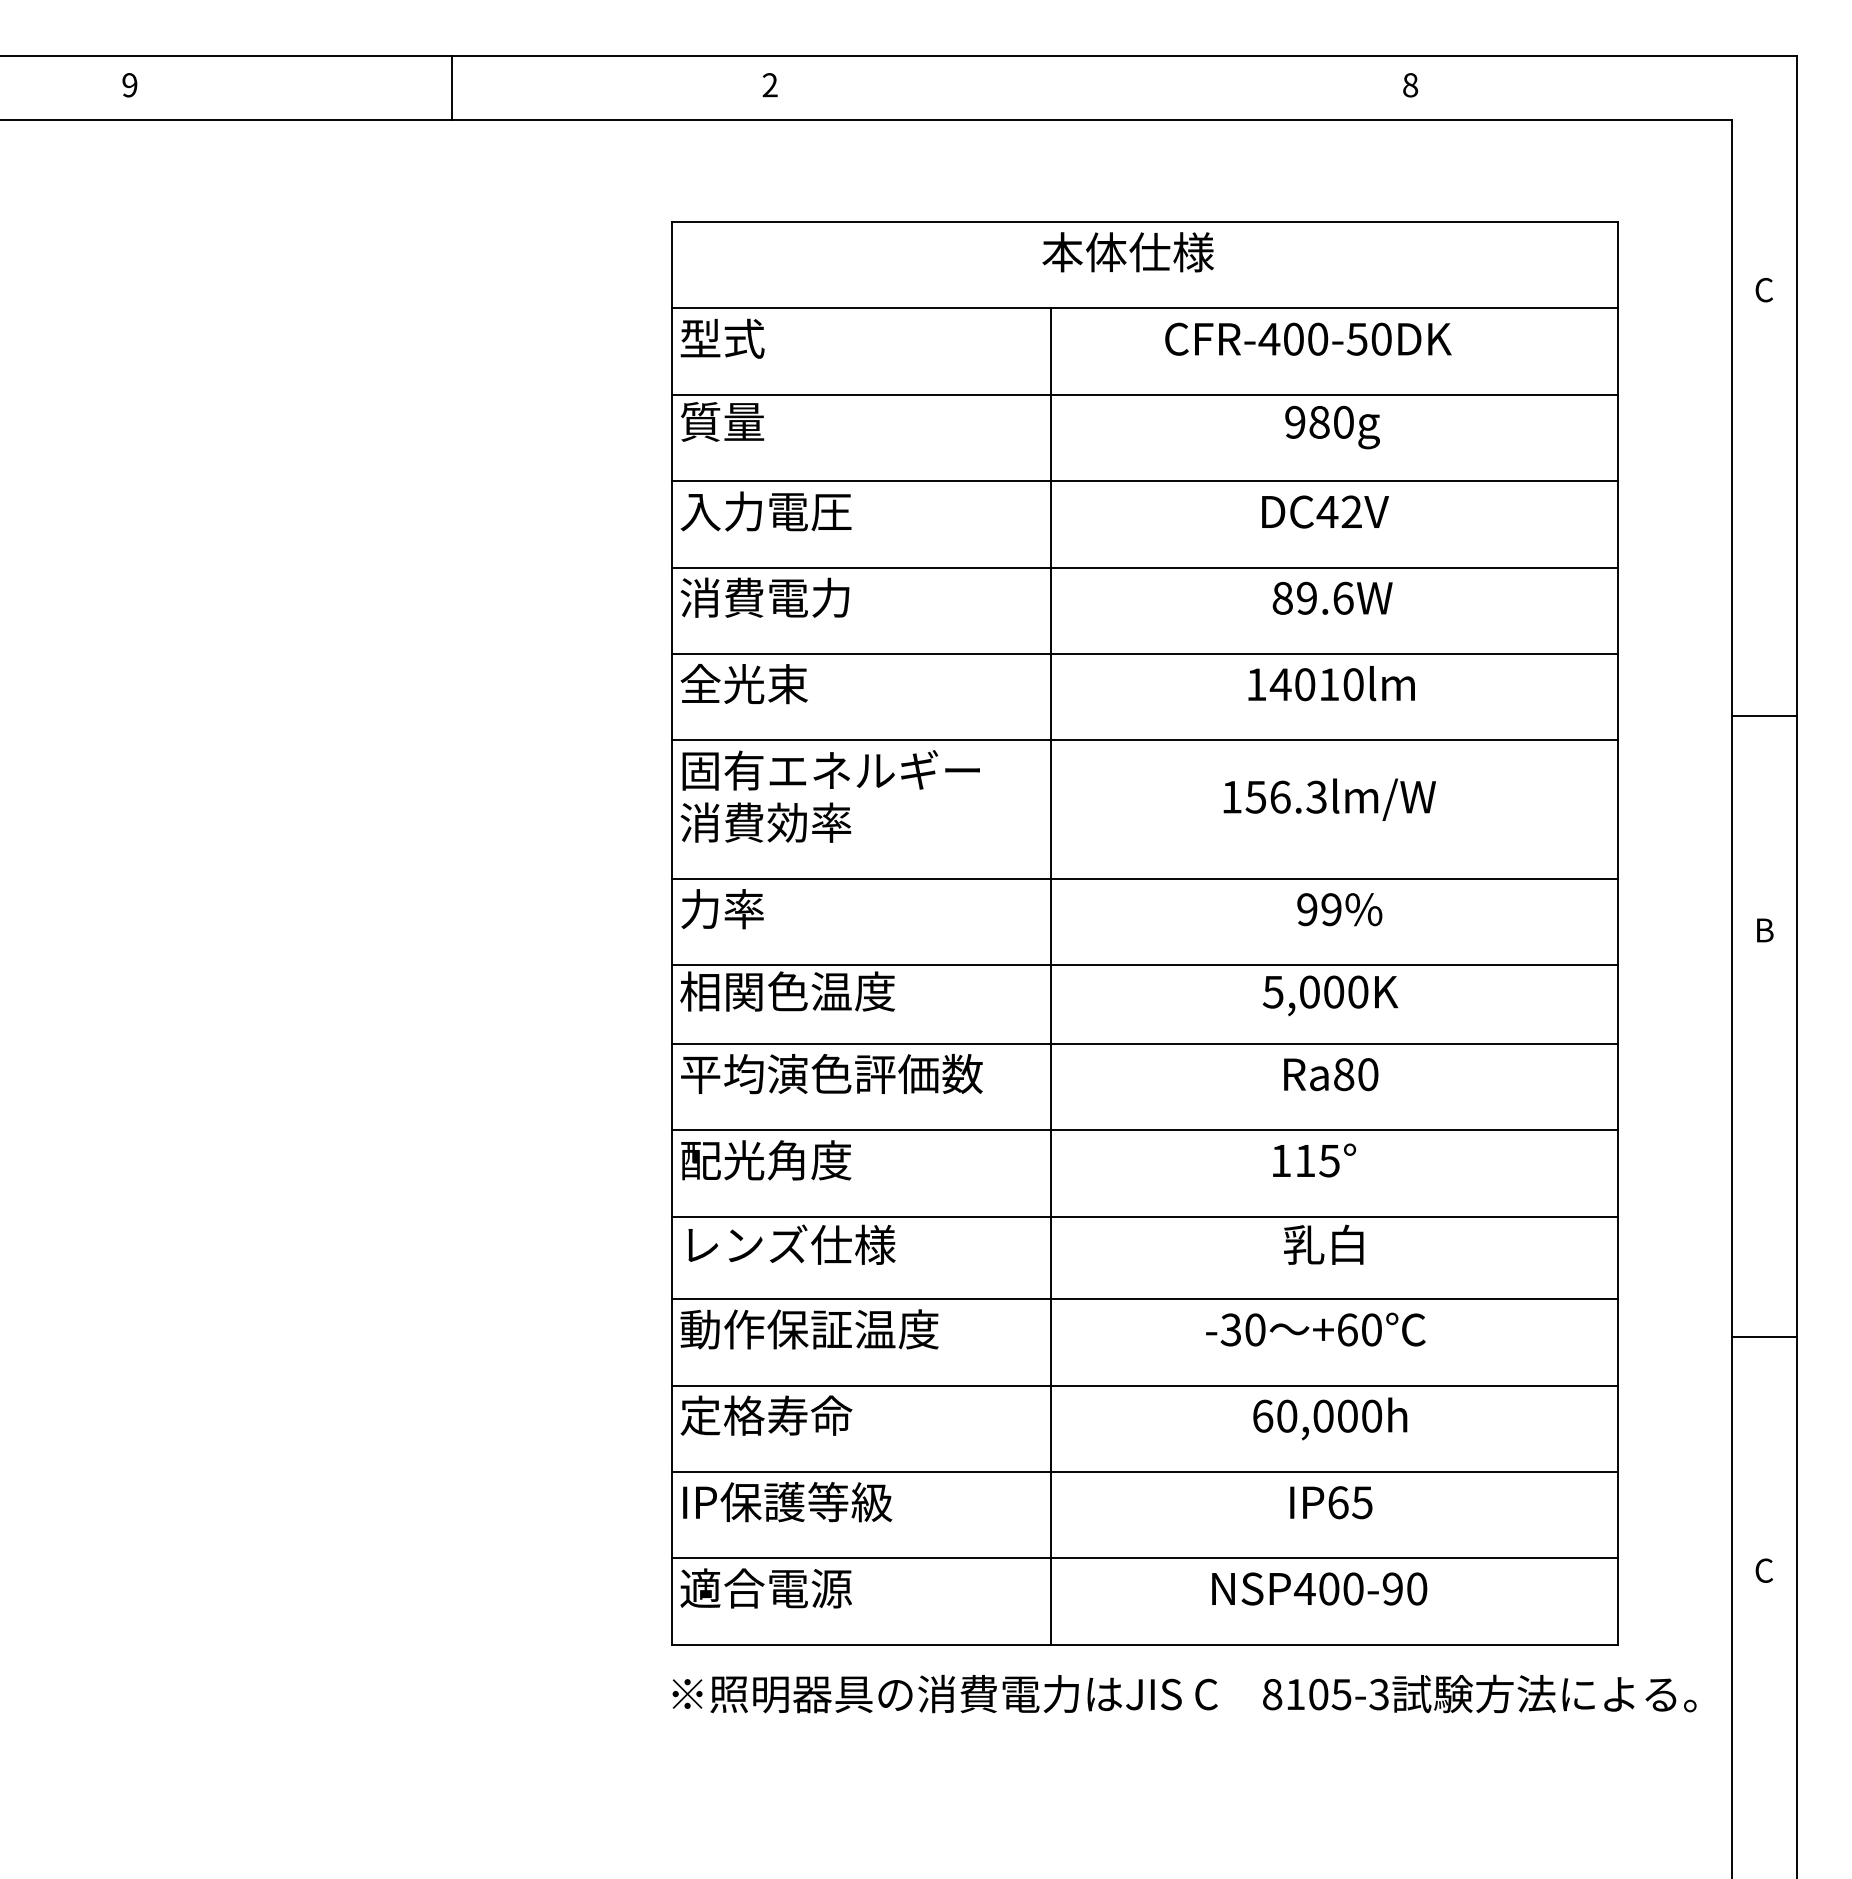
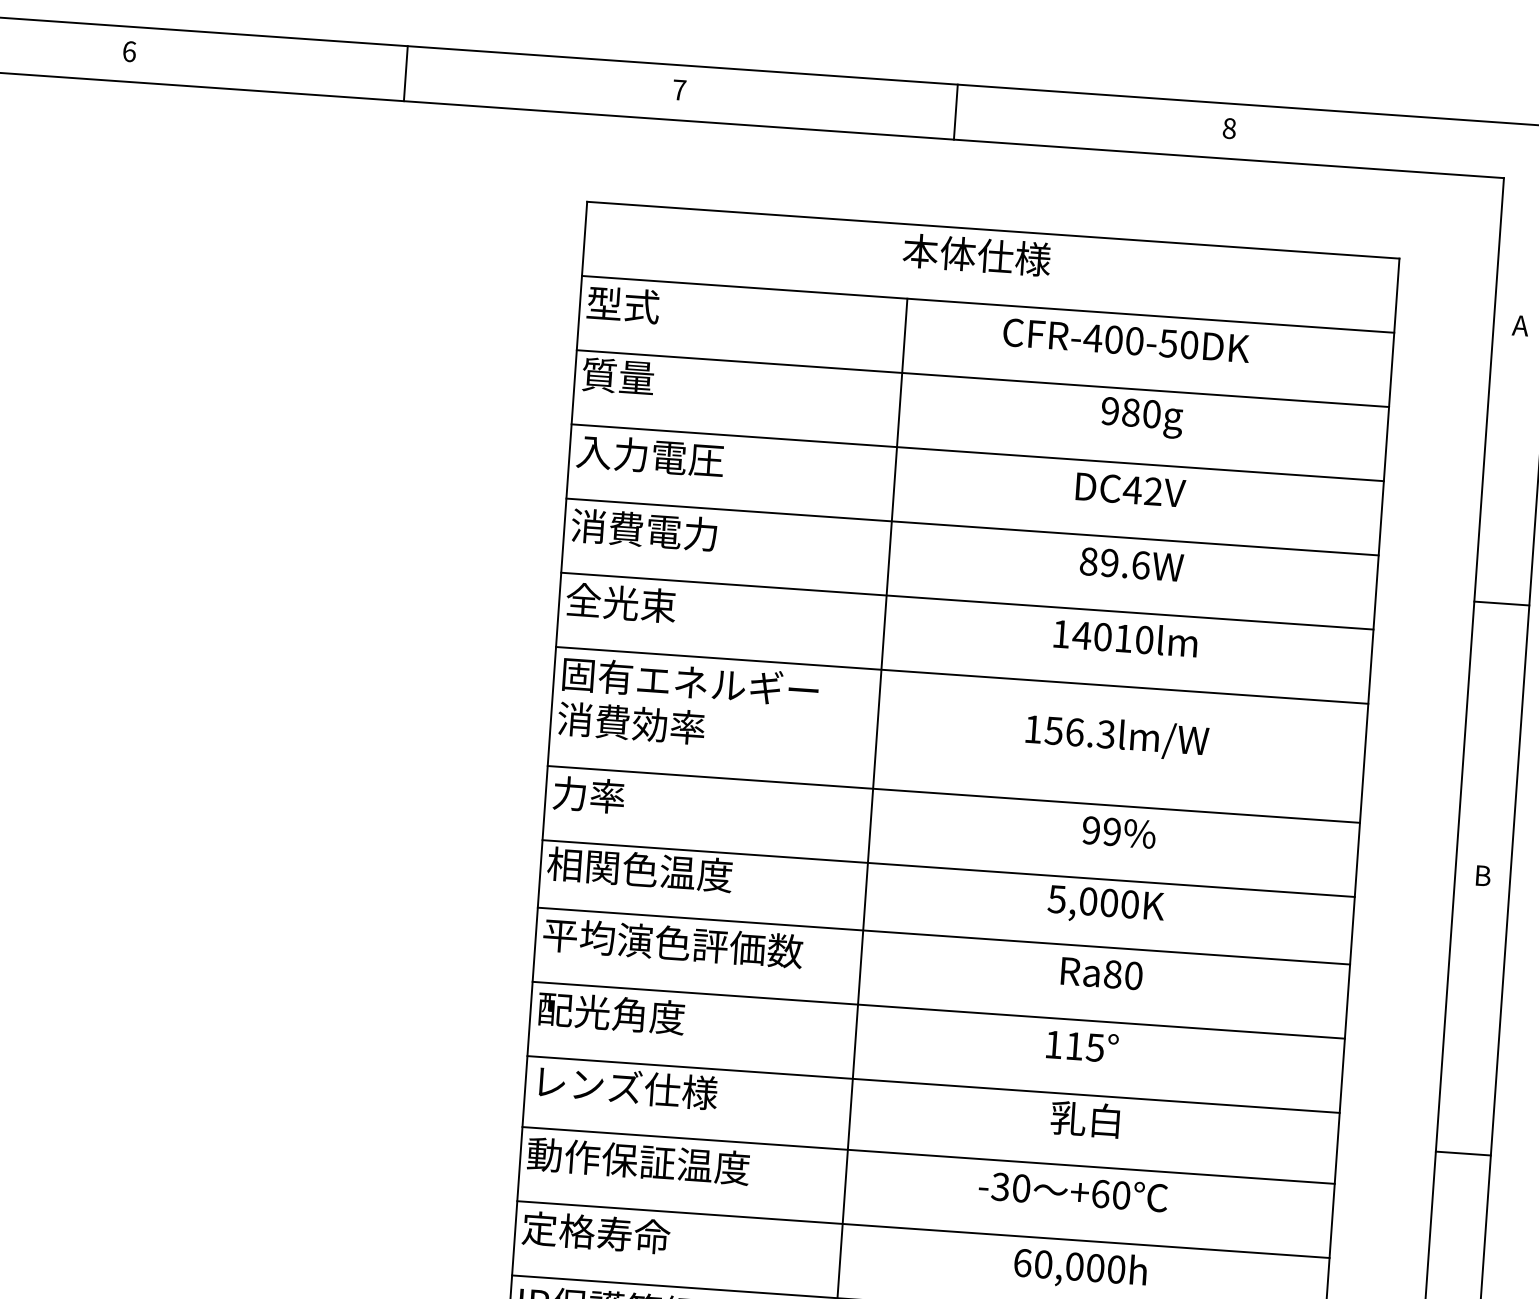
text: (129, 85) -> (129, 51), 9 -> 6
text: (769, 85) -> (678, 90), 2 -> 7
line: (1092, 88) -> (956, 112), added
text: (1763, 290) -> (1520, 326), C -> A
line: (1764, 716) -> (1501, 603), moved
line: (1764, 1336) -> (1463, 1153), moved

